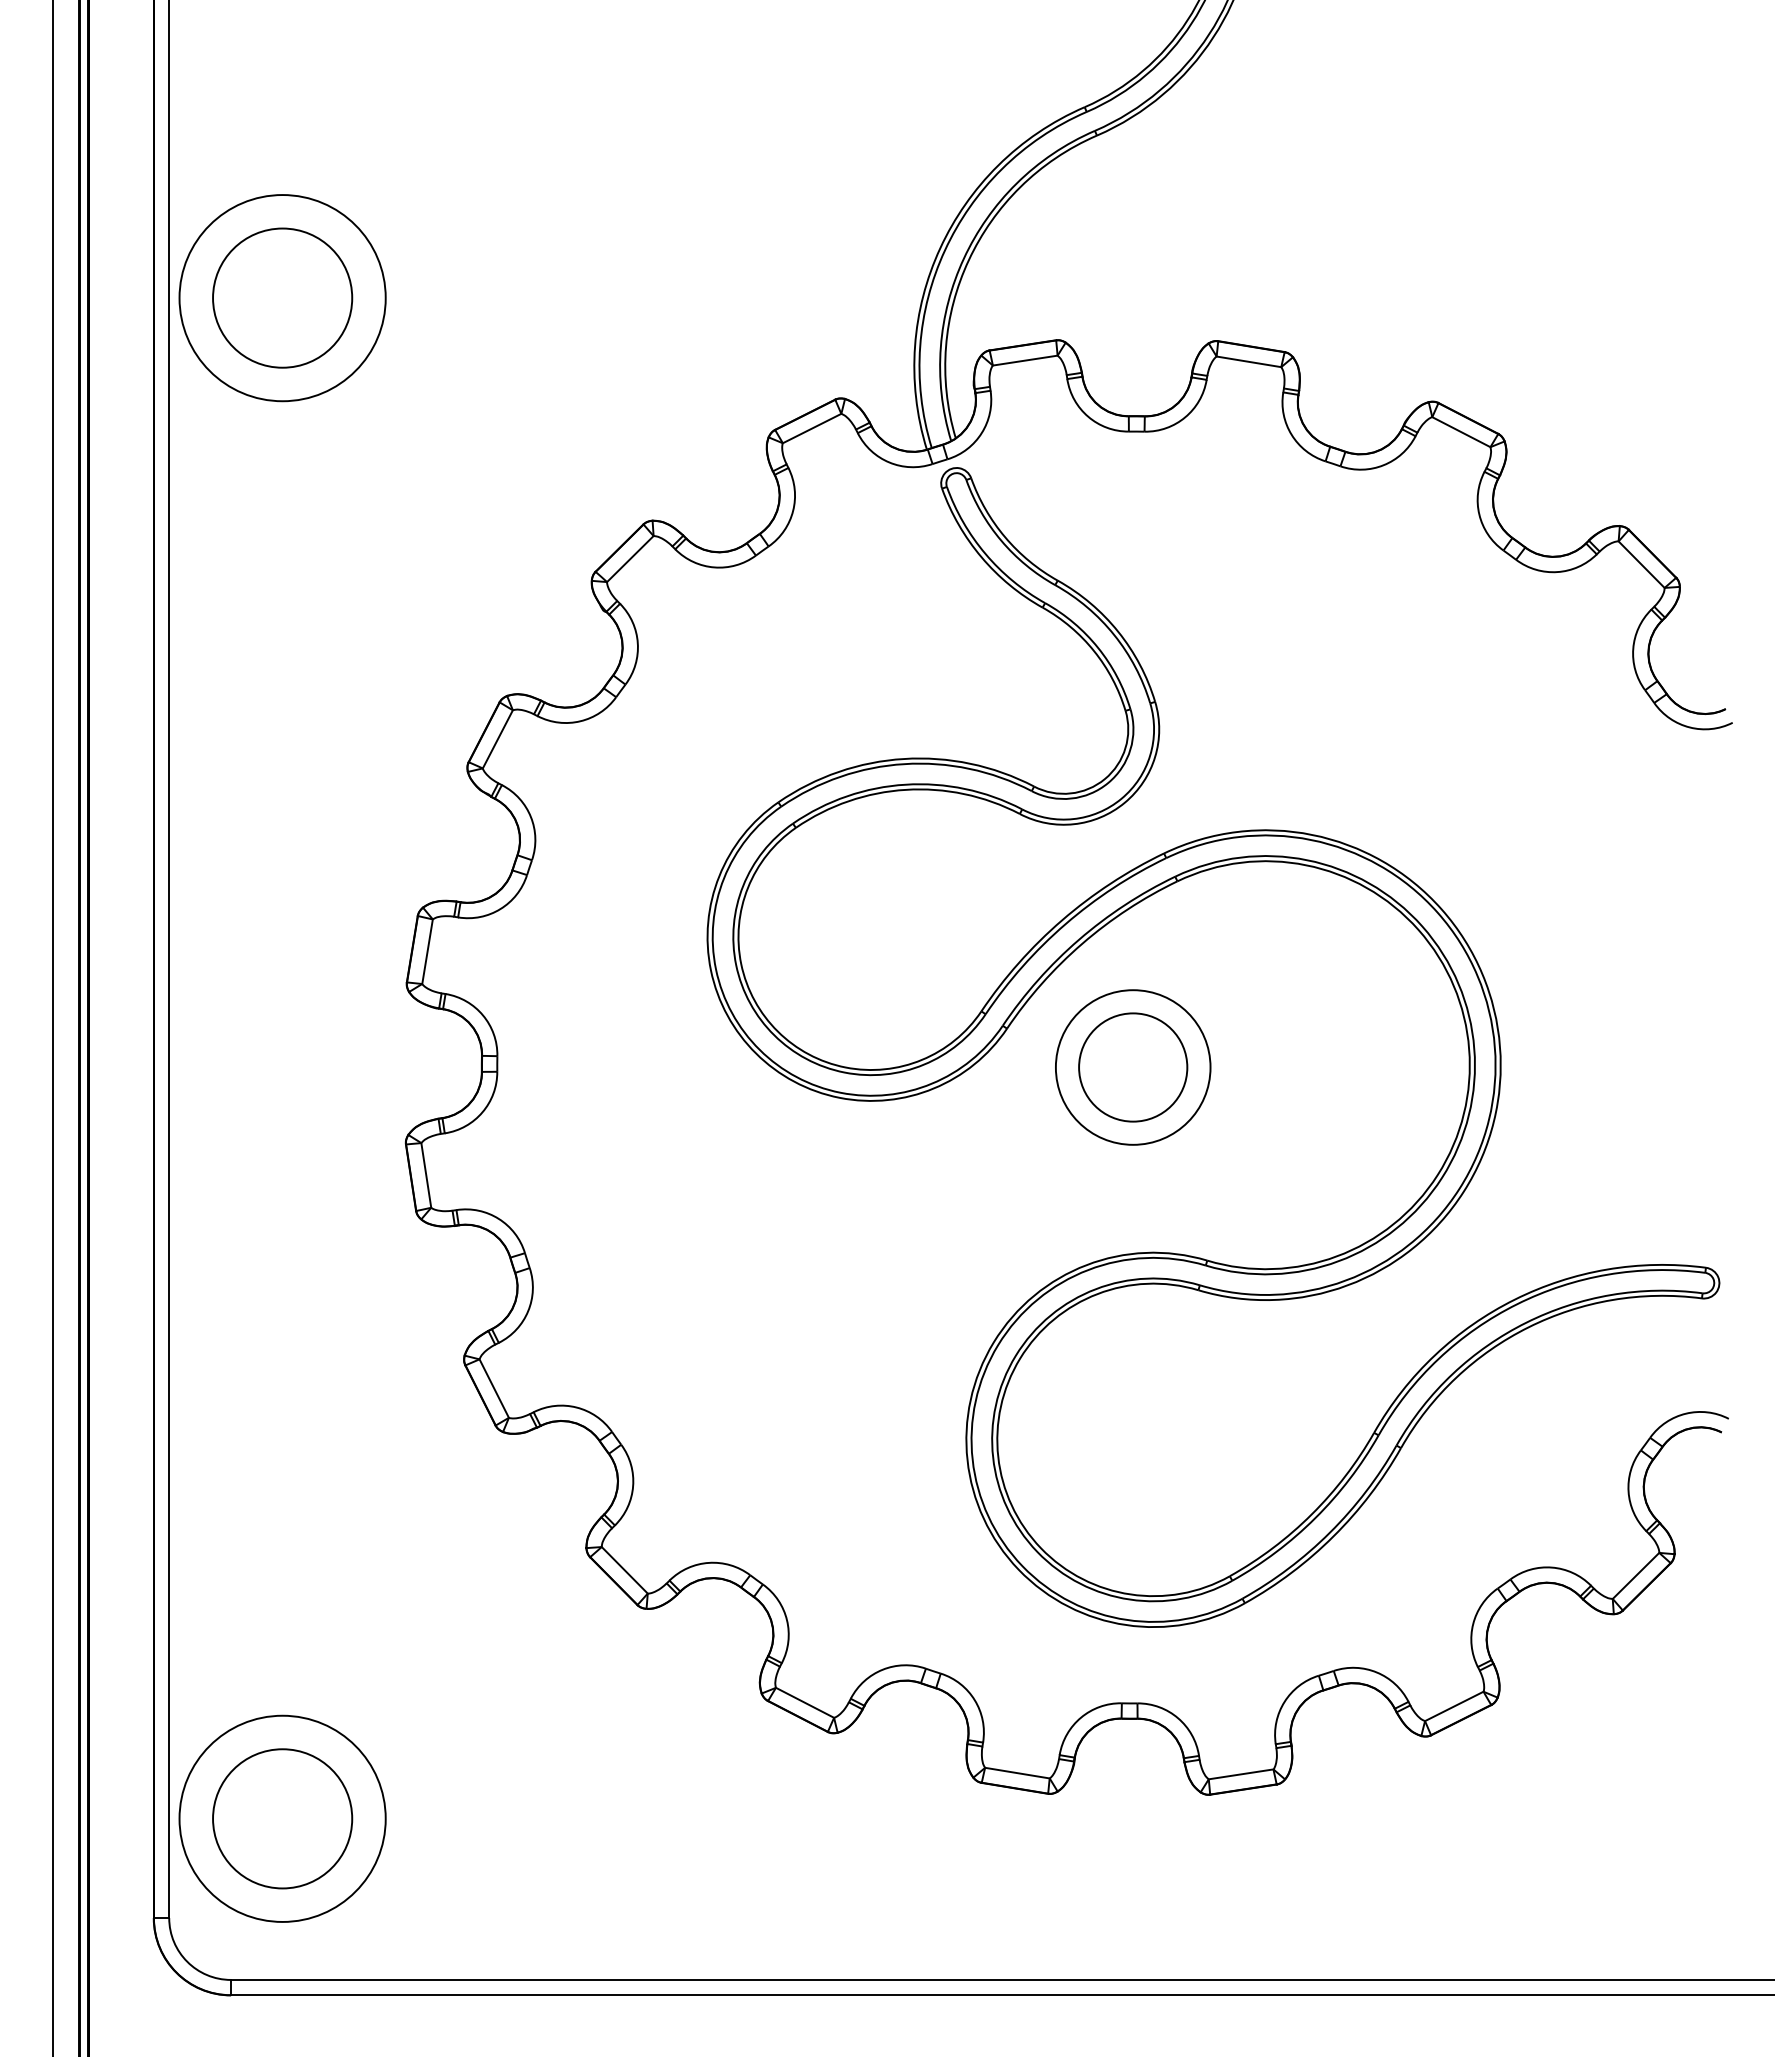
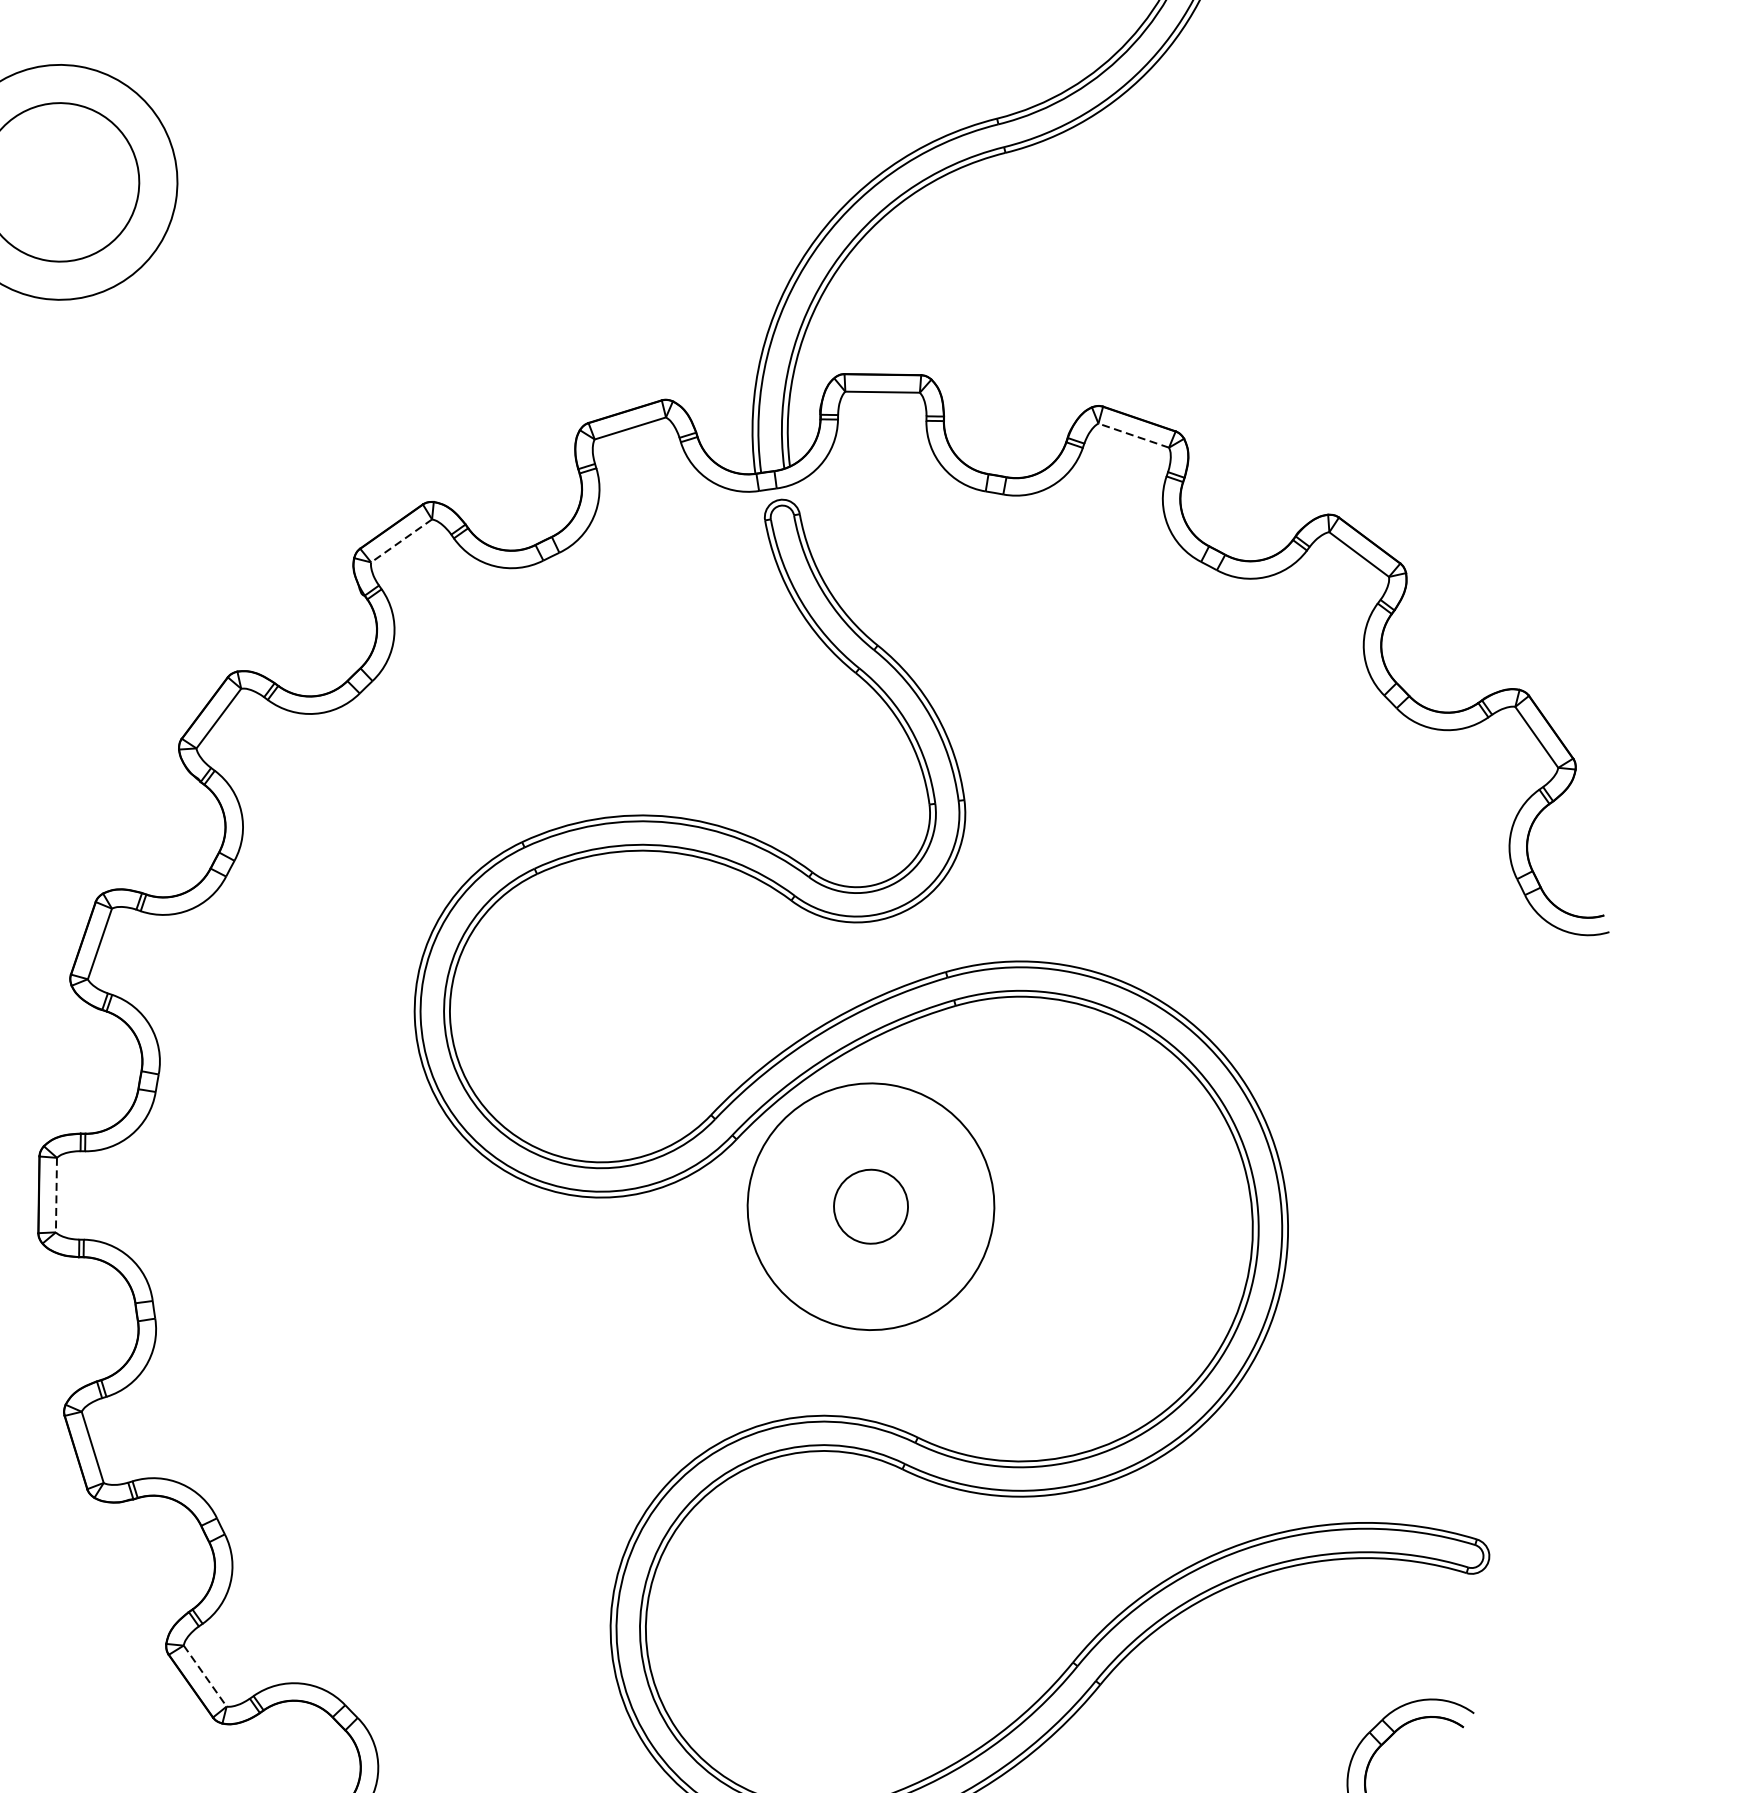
line: (1248, 361) -> (1133, 435), solid -> dashed
line: (630, 559) -> (401, 541), solid -> dashed
circle: (1132, 1067) -> (870, 1206), size x1.4
circle: (1133, 1067) -> (871, 1206), size x0.6
line: (426, 1175) -> (56, 1195), solid -> dashed
line: (624, 1570) -> (204, 1676), solid -> dashed

